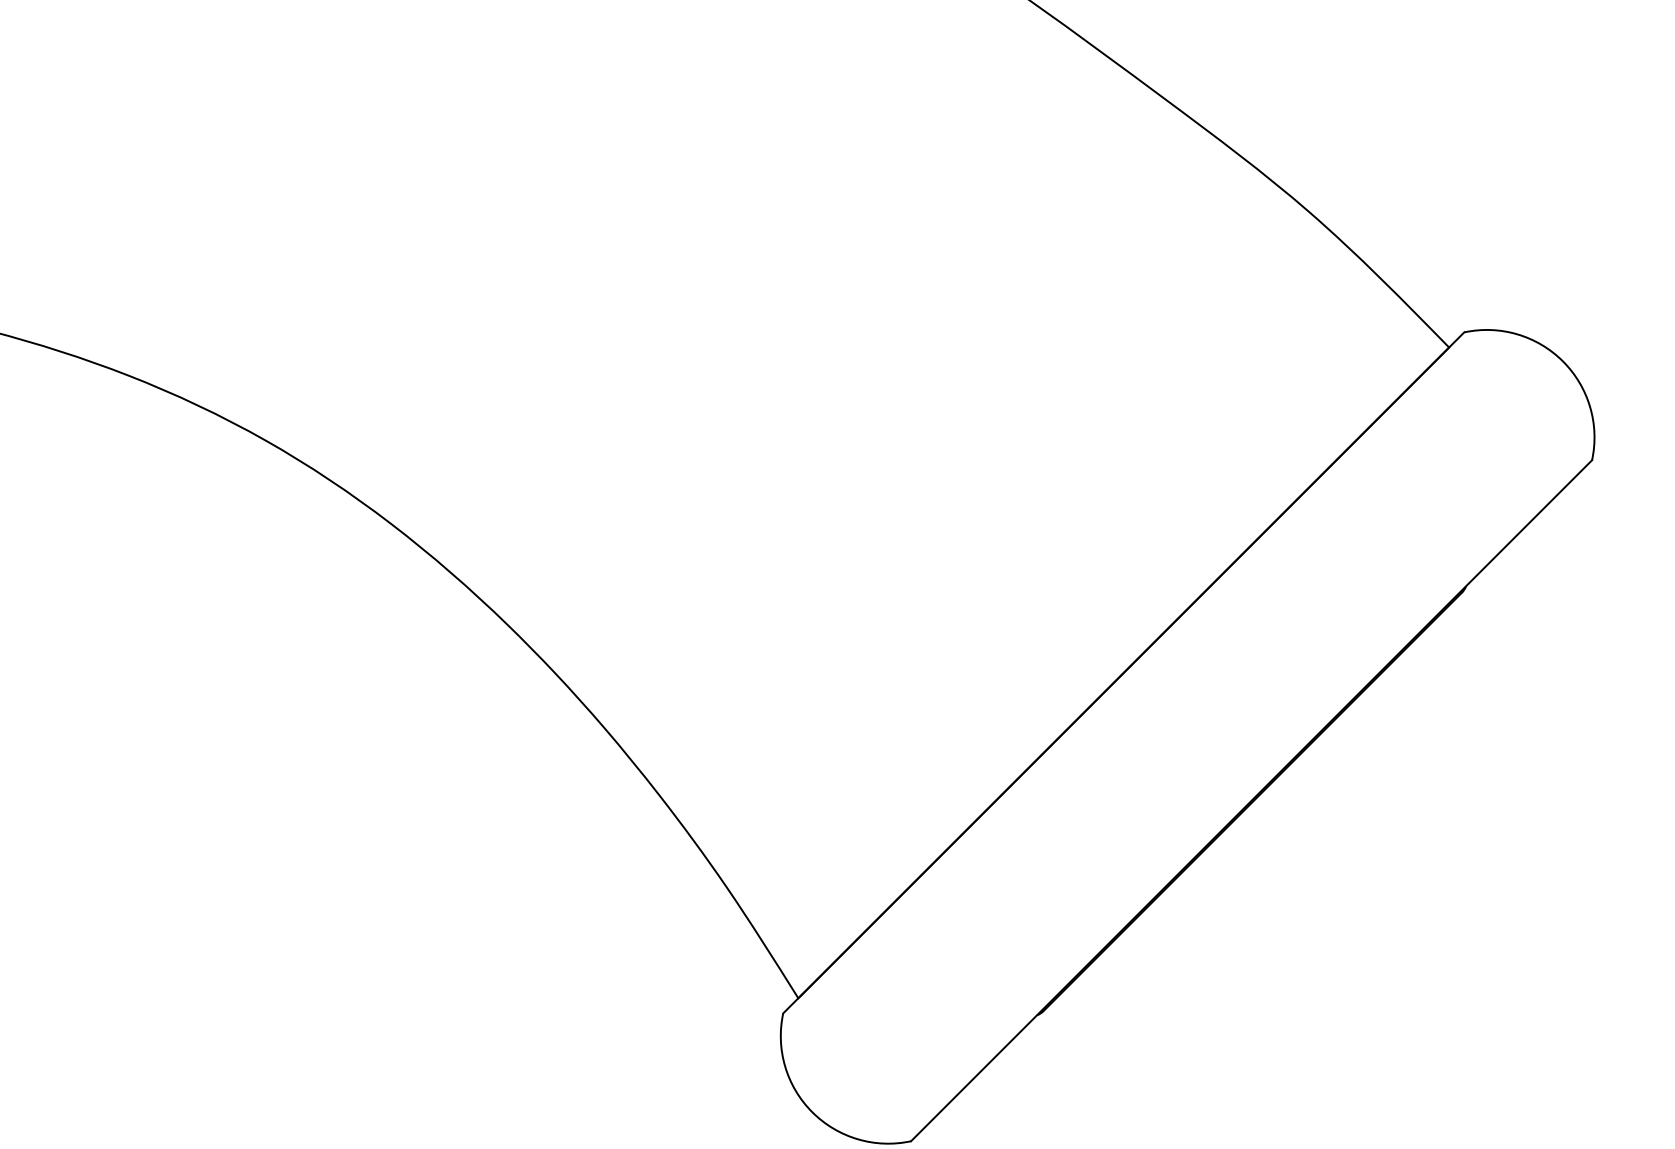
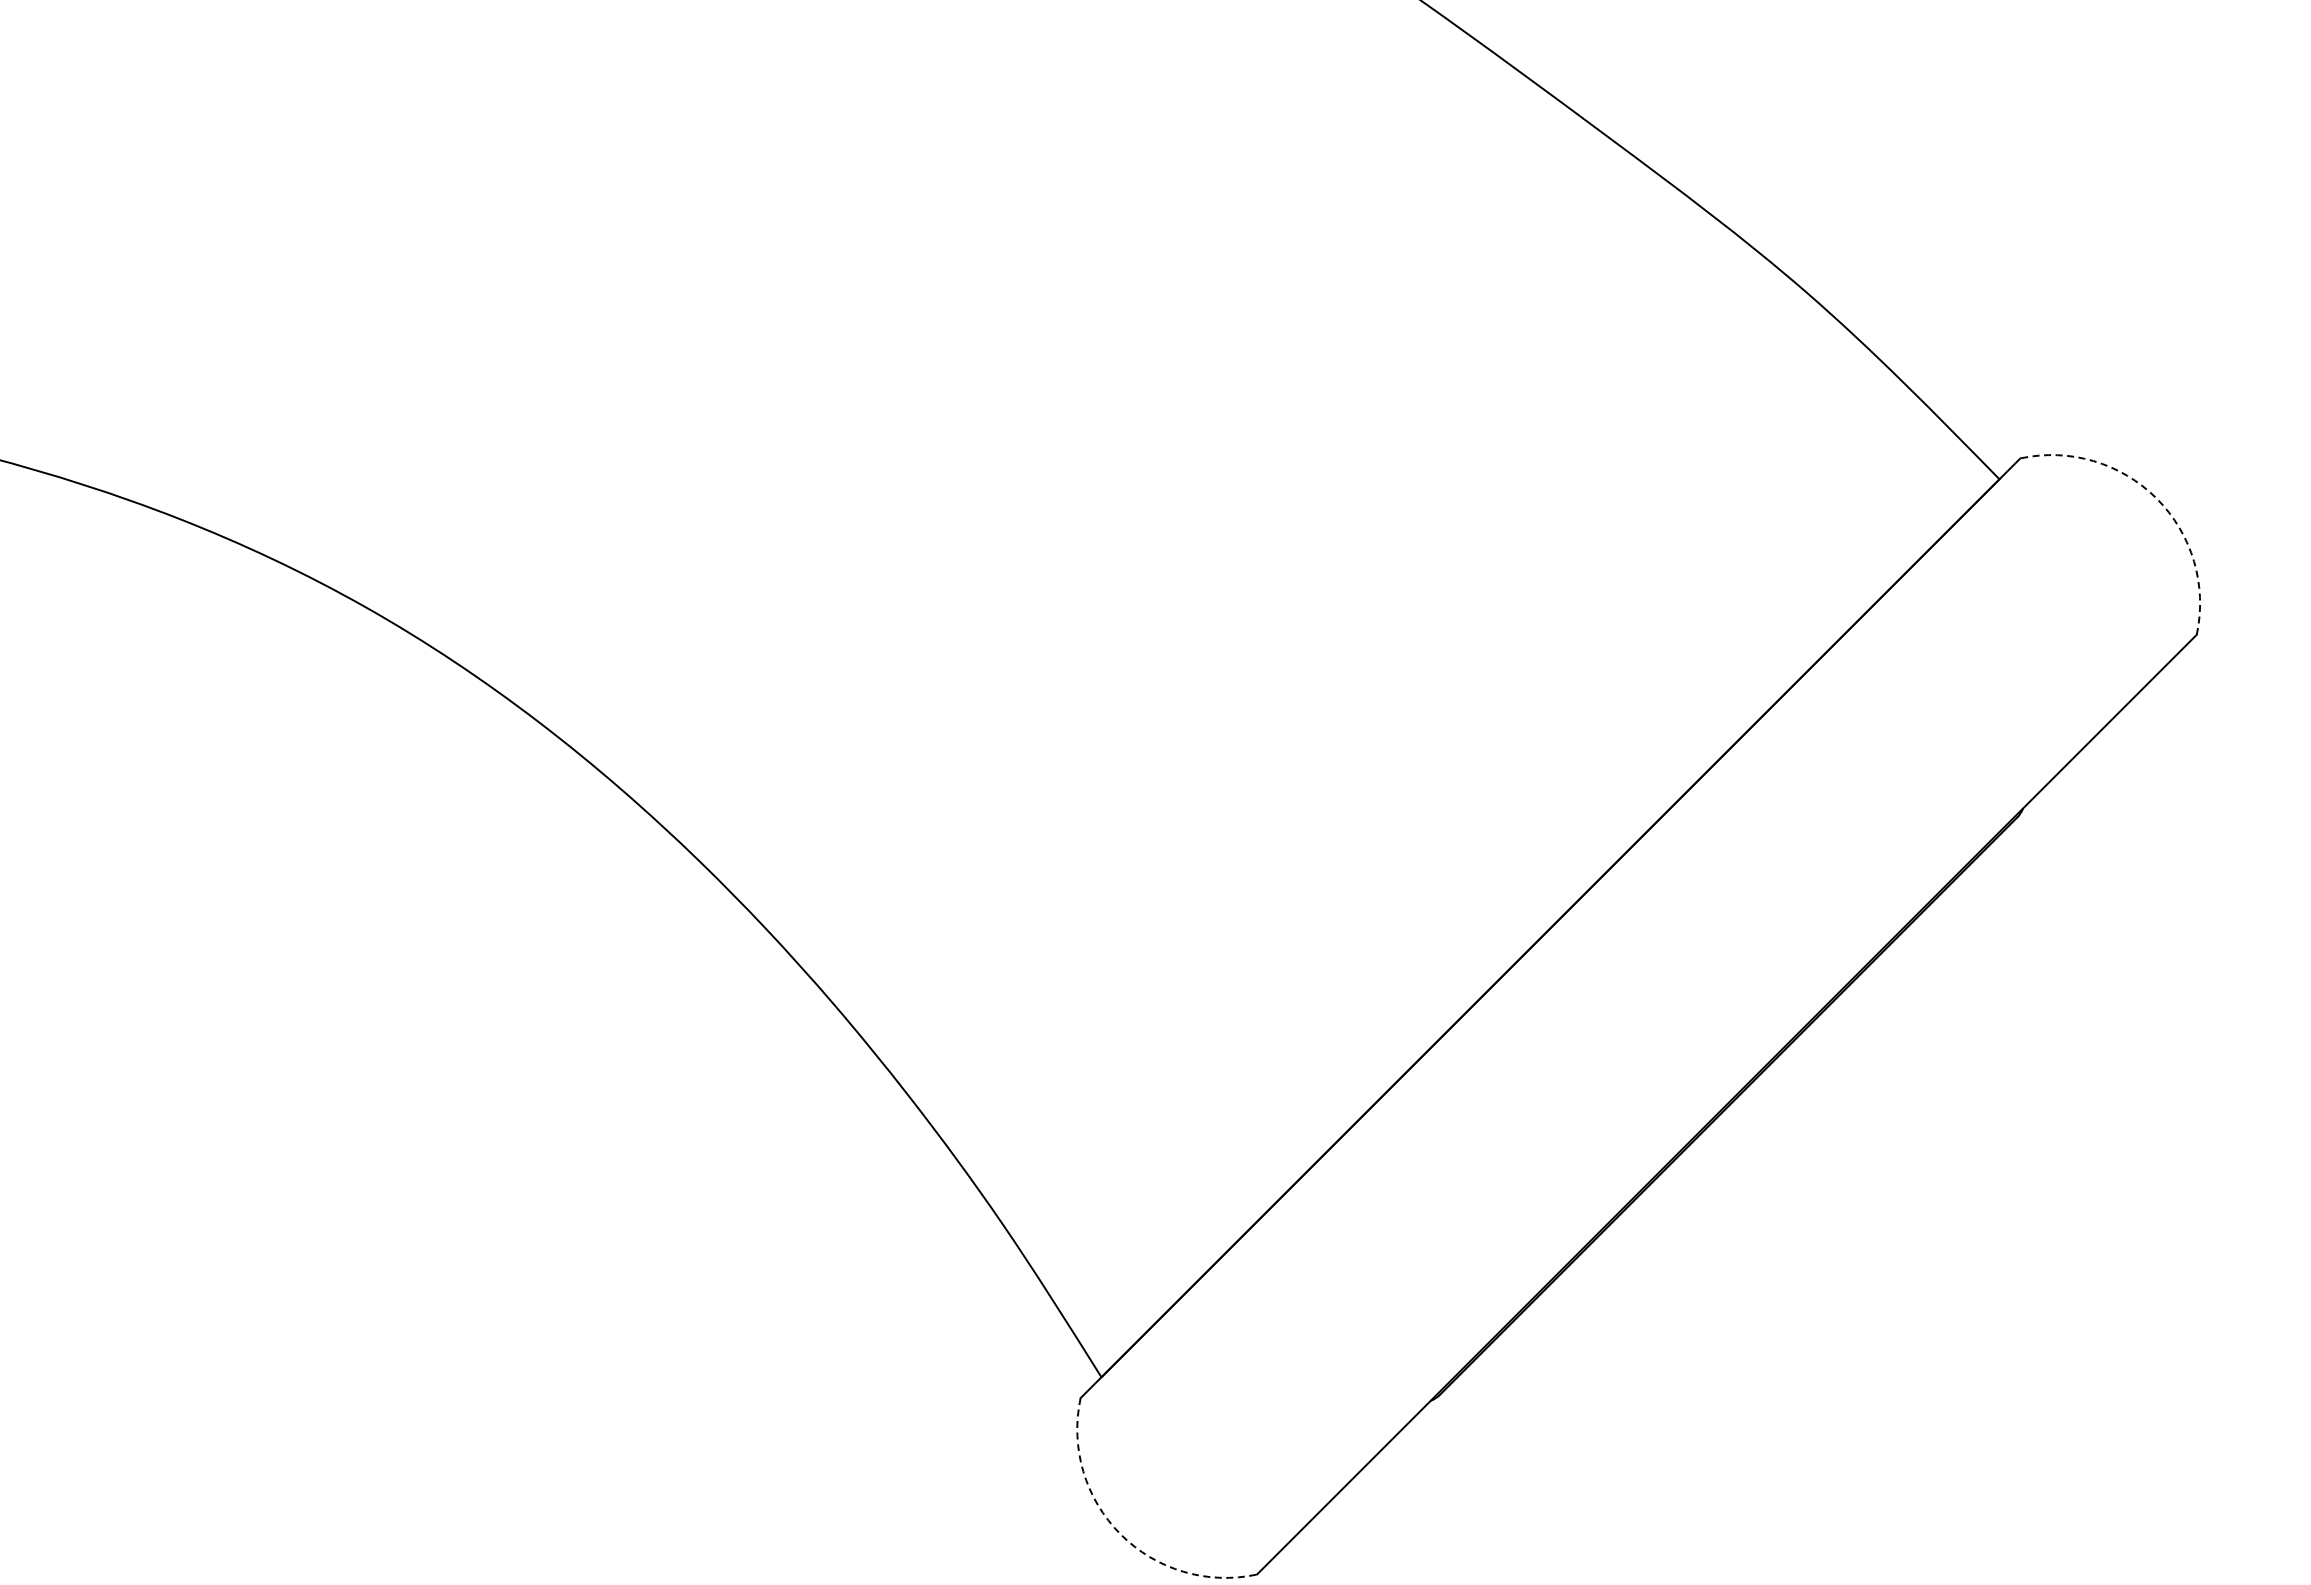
arc: (1562, 361) -> (2156, 498), solid -> dashed
arc: (812, 1112) -> (1120, 1534), solid -> dashed

